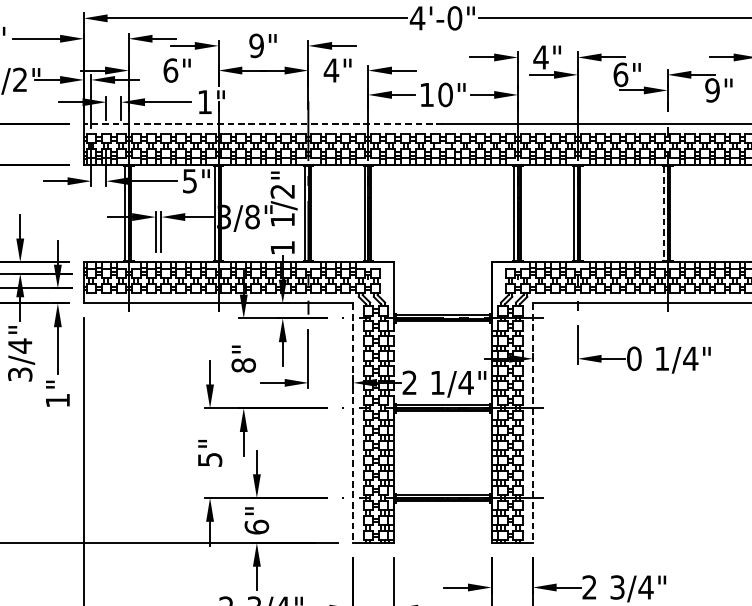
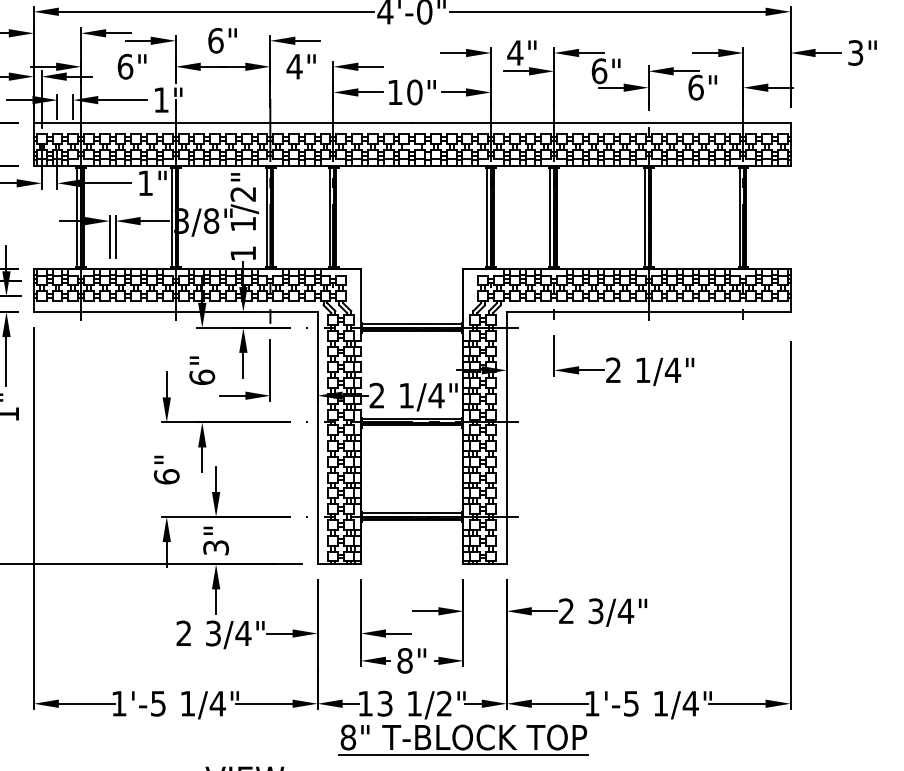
text: (256, 45) -> (215, 40), 9" -> 6"
text: (712, 90) -> (695, 87), 9" -> 6"
line: (262, 123) -> (222, 122), dashed -> solid
text: (189, 181) -> (145, 183), 5" -> 1"
line: (663, 213) -> (644, 217), dashed -> solid
text: (634, 358) -> (613, 370), 0 -> 2
text: (243, 365) -> (201, 377), 8" -> 6"
line: (353, 423) -> (317, 438), dashed -> solid
line: (532, 423) -> (506, 438), dashed -> solid
text: (209, 459) -> (166, 476), 5" -> 6"
text: (256, 526) -> (215, 547), 6" -> 3"

